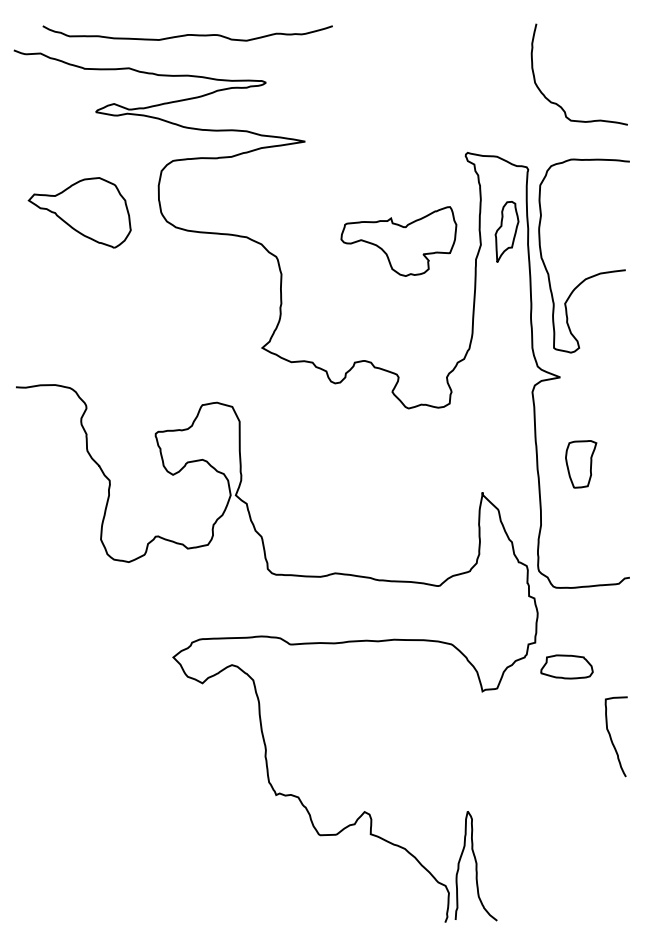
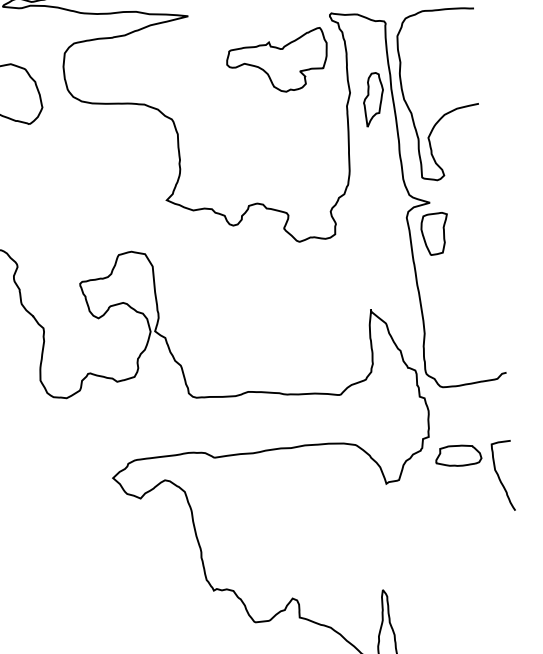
part: (506, 231) -> (373, 99), moved
part: (398, 241) -> (277, 62), moved
part: (581, 464) -> (435, 234), moved
curve: (611, 736) -> (499, 476), moved

